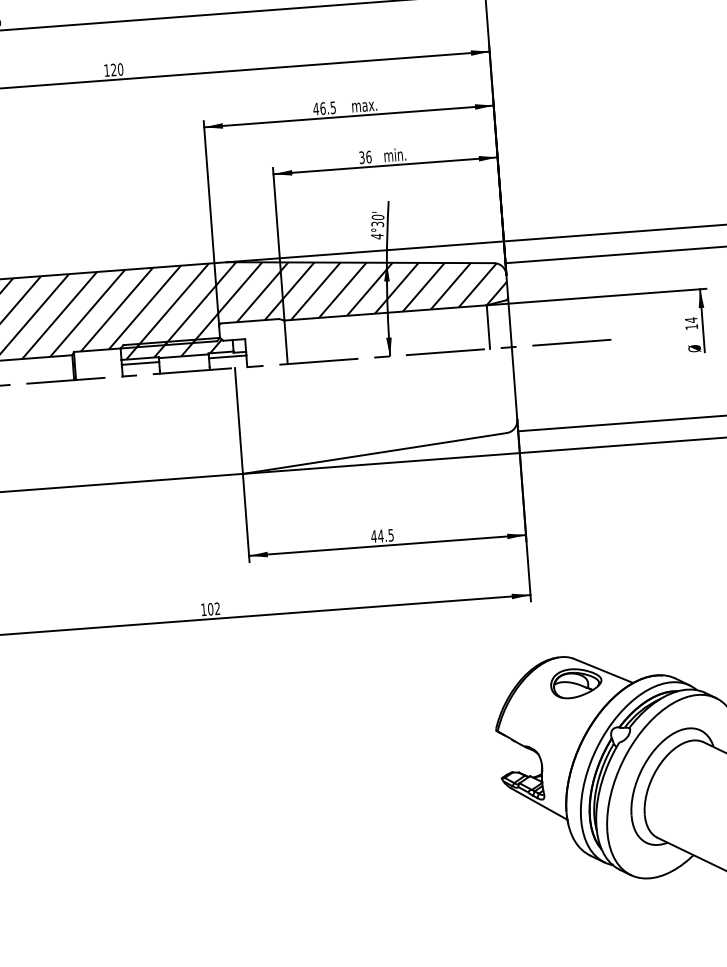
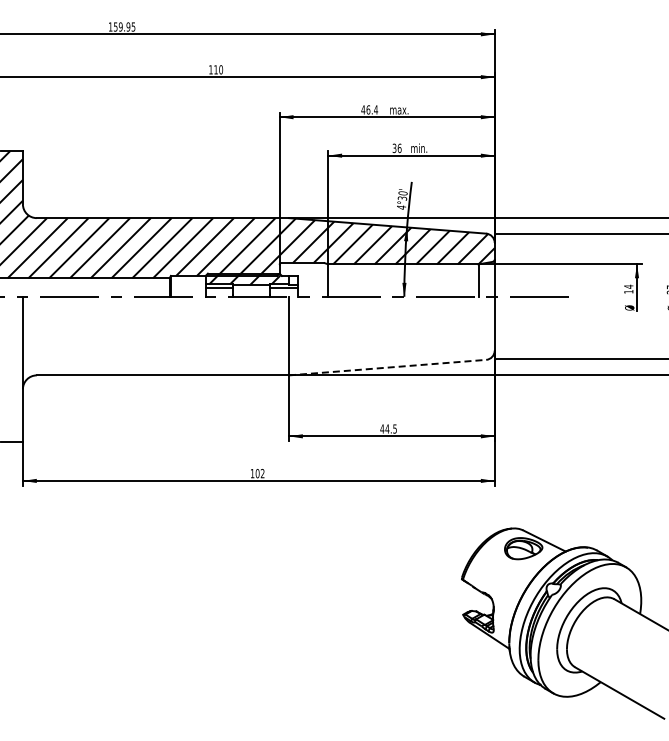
text: (113, 69) -> (215, 69), 120 -> 110
text: (333, 107) -> (376, 109), 46.5 -> 46.4
line: (374, 453) -> (387, 367), solid -> dashed

